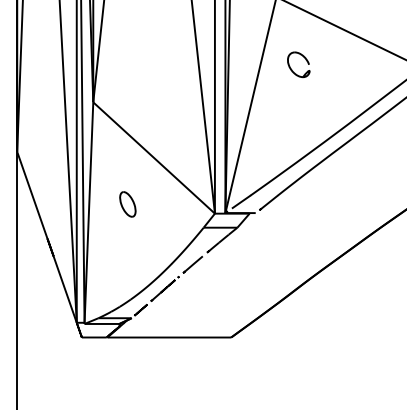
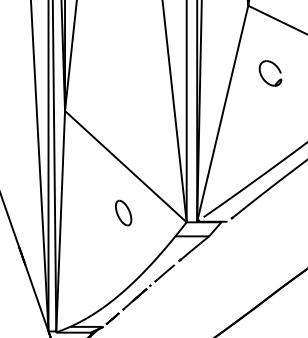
part: (127, 204) -> (123, 213), moved

